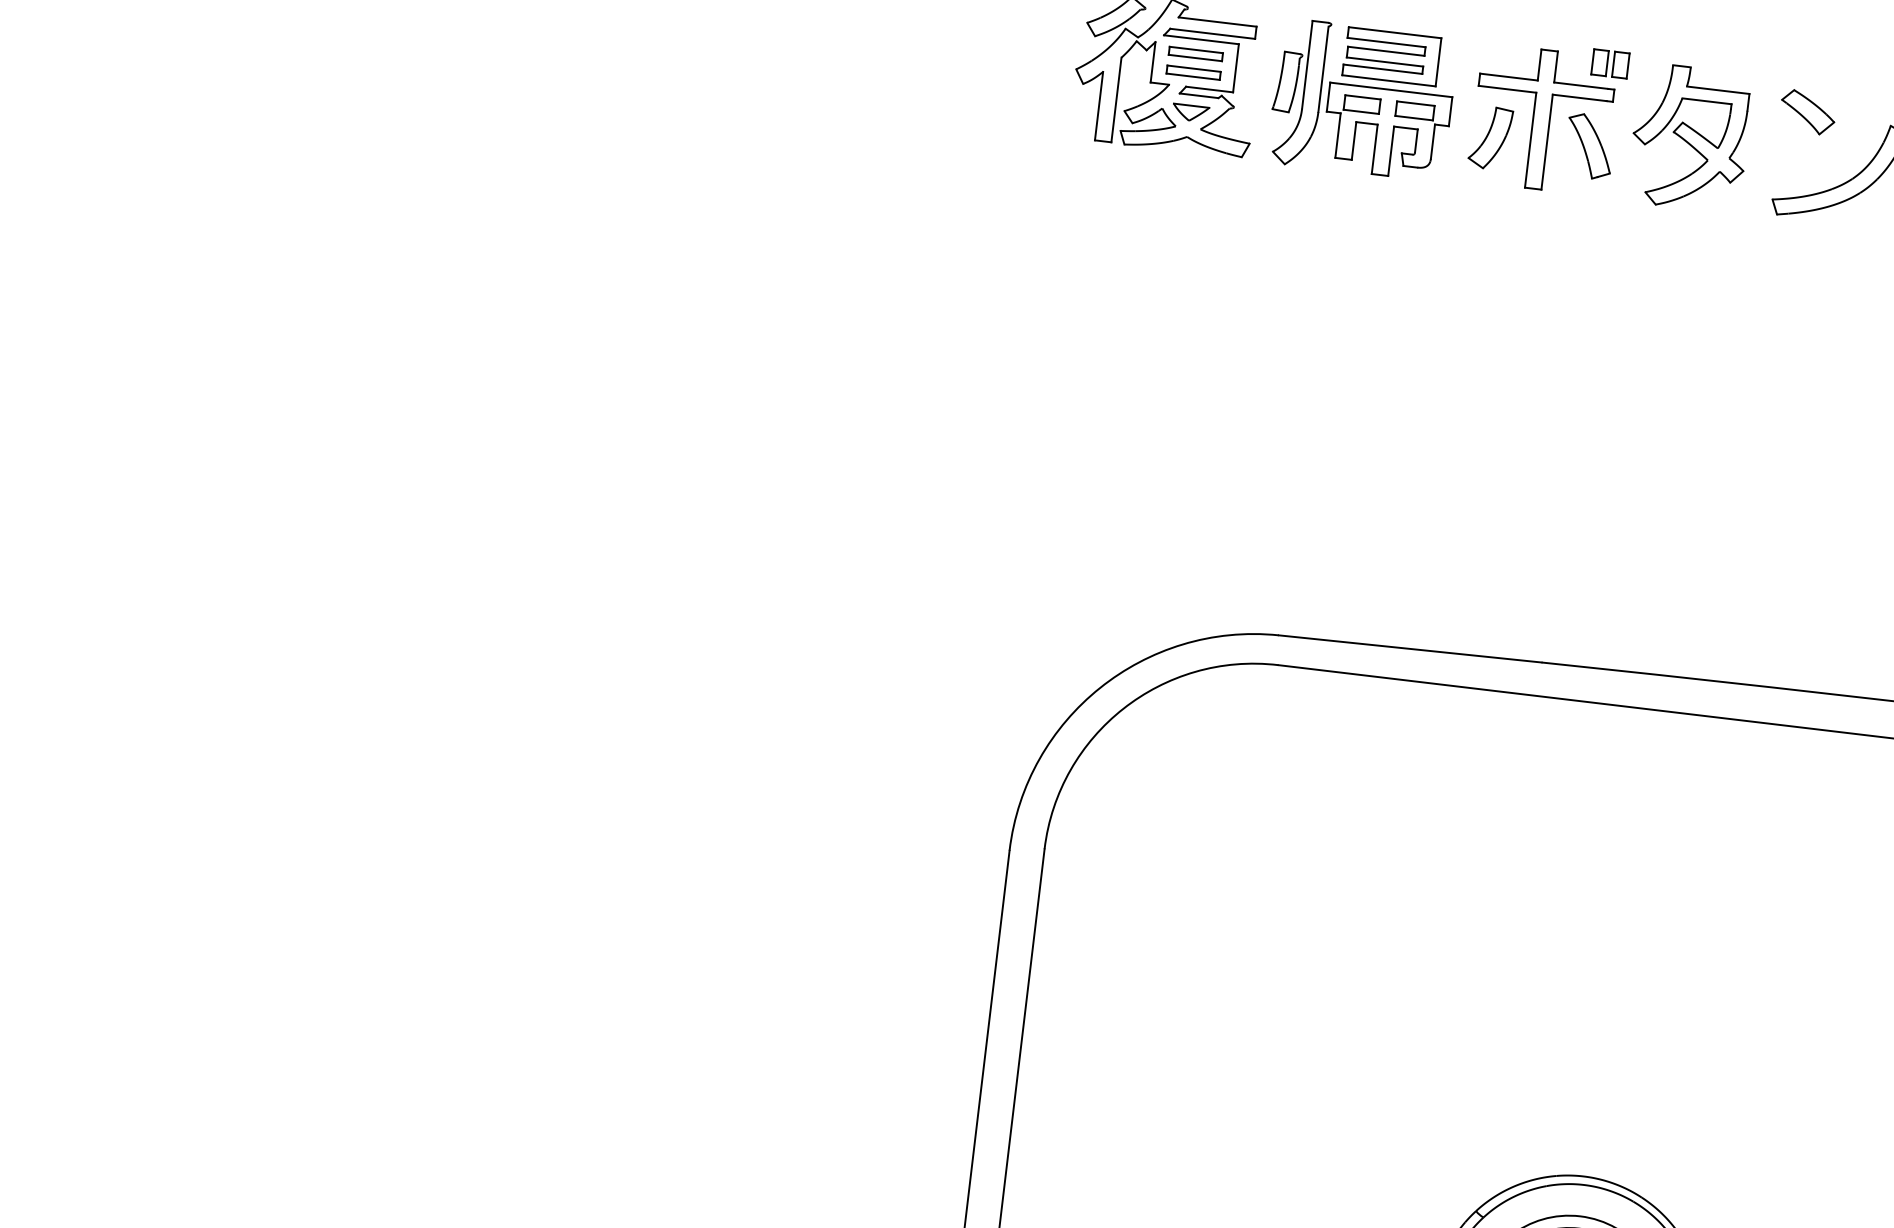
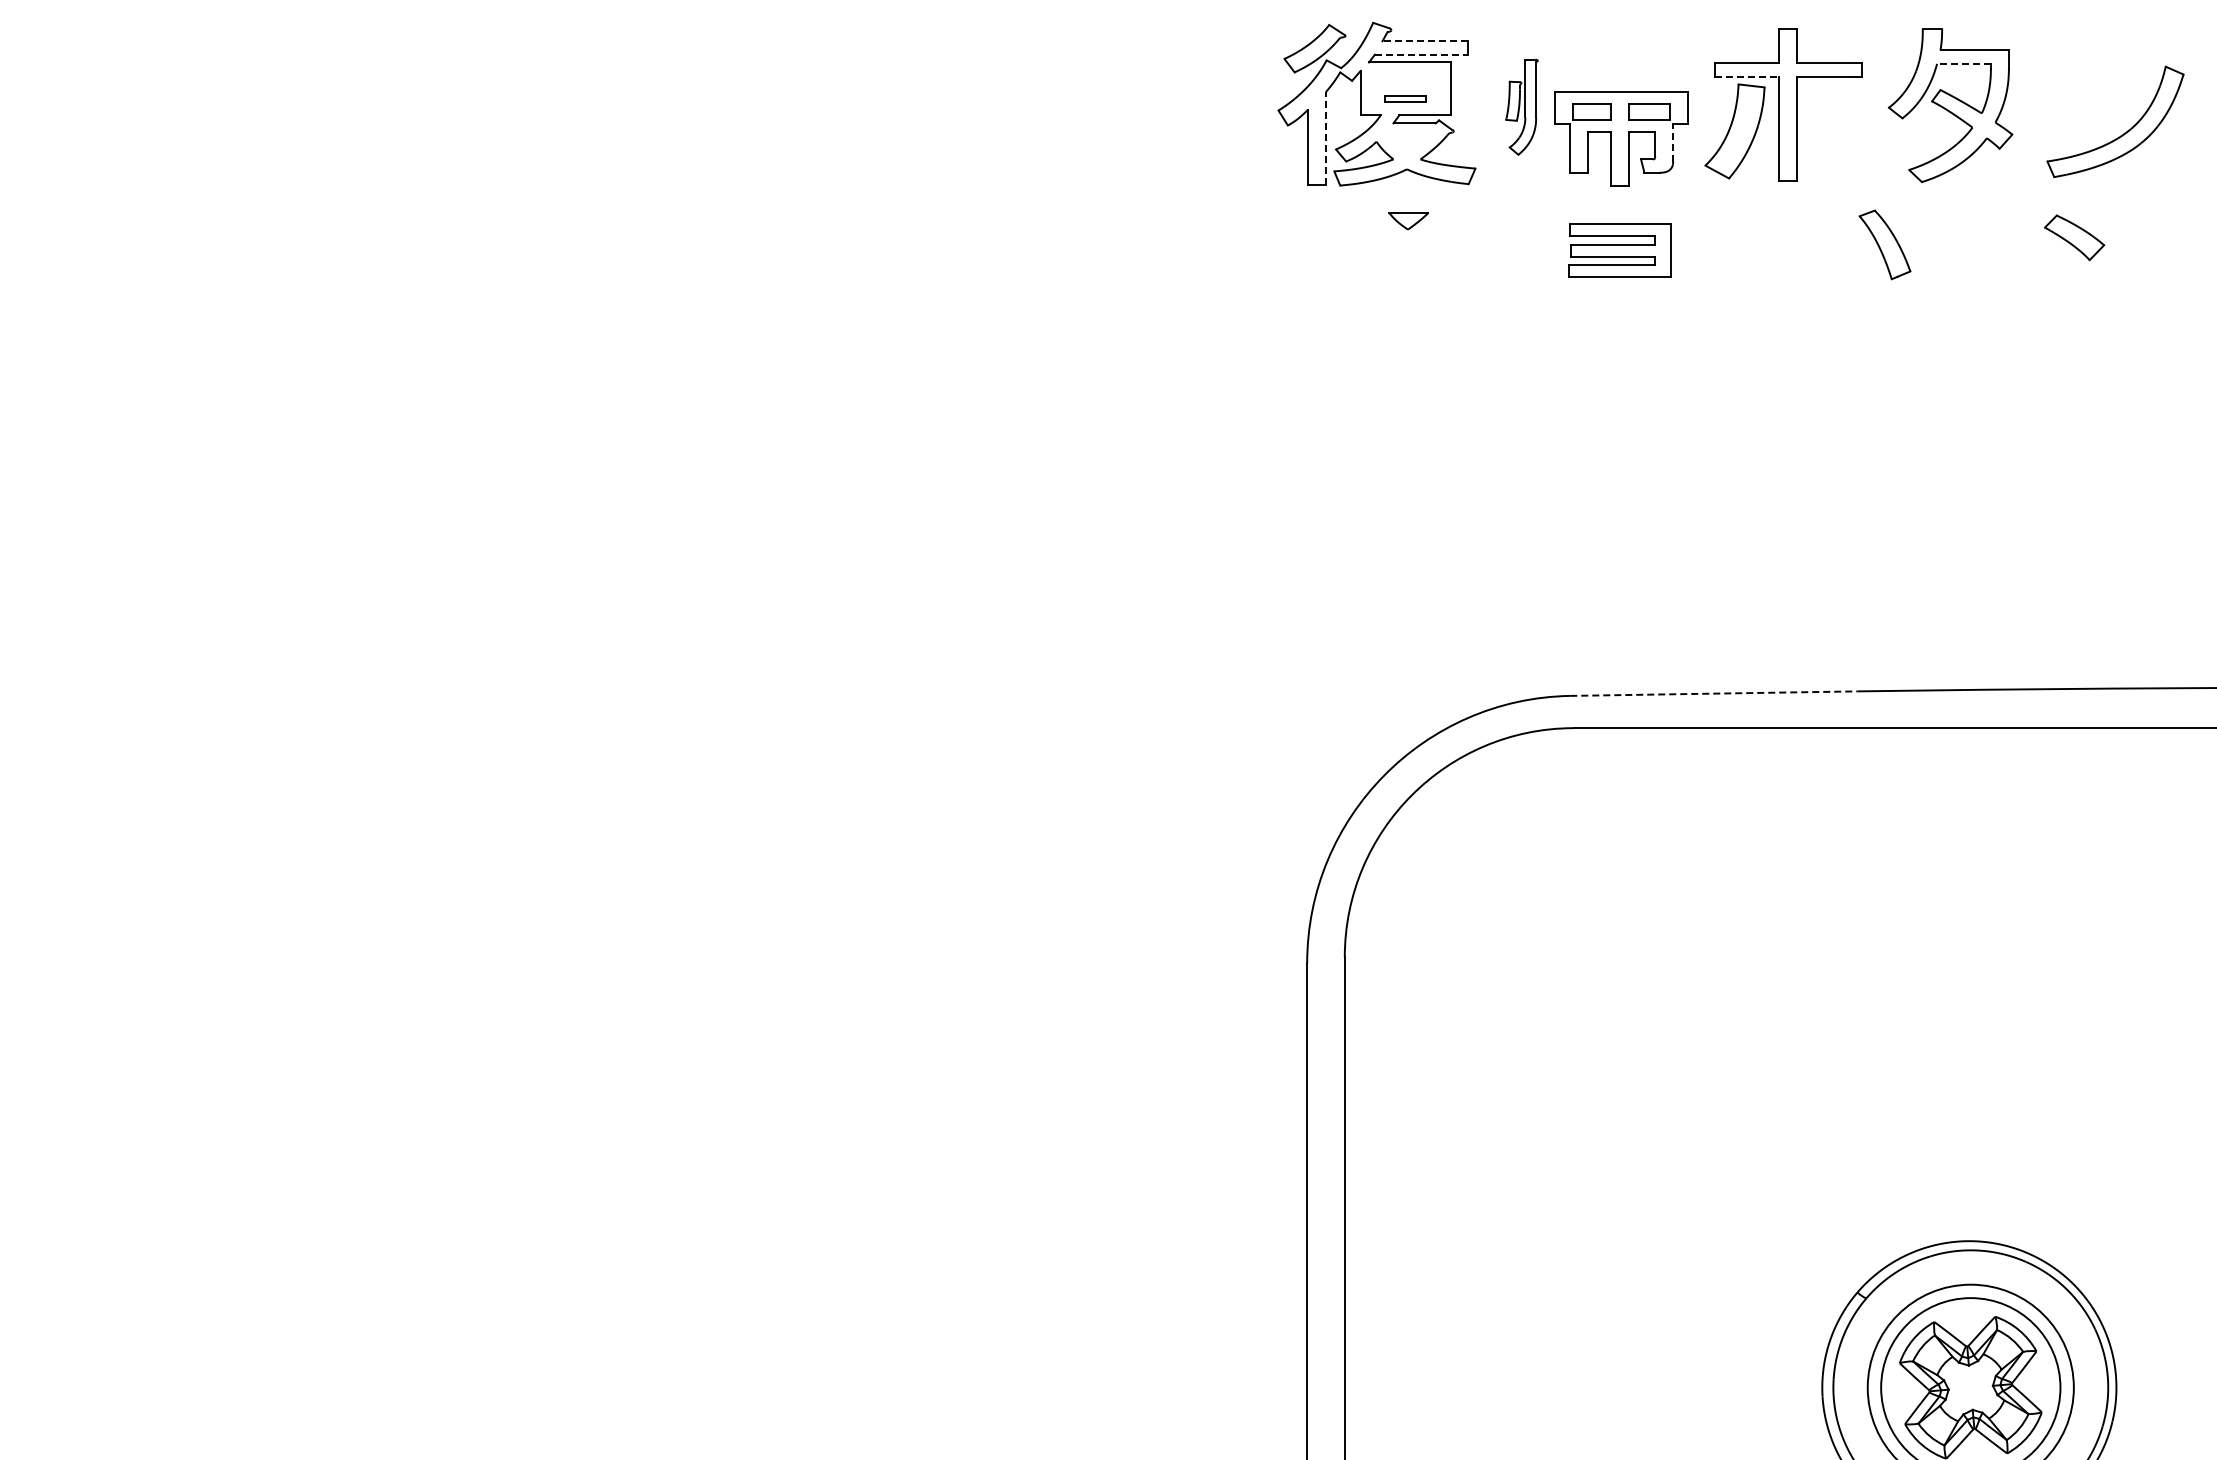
line: (1217, 22) -> (1425, 41), solid -> dashed
line: (1212, 33) -> (1421, 54), solid -> dashed
part: (1195, 53) -> (1405, 78), removed
part: (1391, 56) -> (1619, 250), moved
part: (1610, 63) -> (1854, 35), removed
part: (1193, 73) -> (1405, 99), size x0.7
line: (1507, 89) -> (1746, 76), solid -> dashed
part: (1298, 92) -> (1521, 107), size x0.6
line: (1116, 99) -> (1325, 138), solid -> dashed
line: (1707, 101) -> (1964, 63), solid -> dashed
part: (1807, 112) -> (2074, 237), moved
part: (1190, 113) -> (1408, 221), moved
part: (1490, 138) -> (1734, 131), size x1.4
line: (1433, 141) -> (1673, 142), solid -> dashed
part: (1589, 146) -> (1884, 244), moved
line: (1409, 648) -> (1713, 693), solid -> dashed

